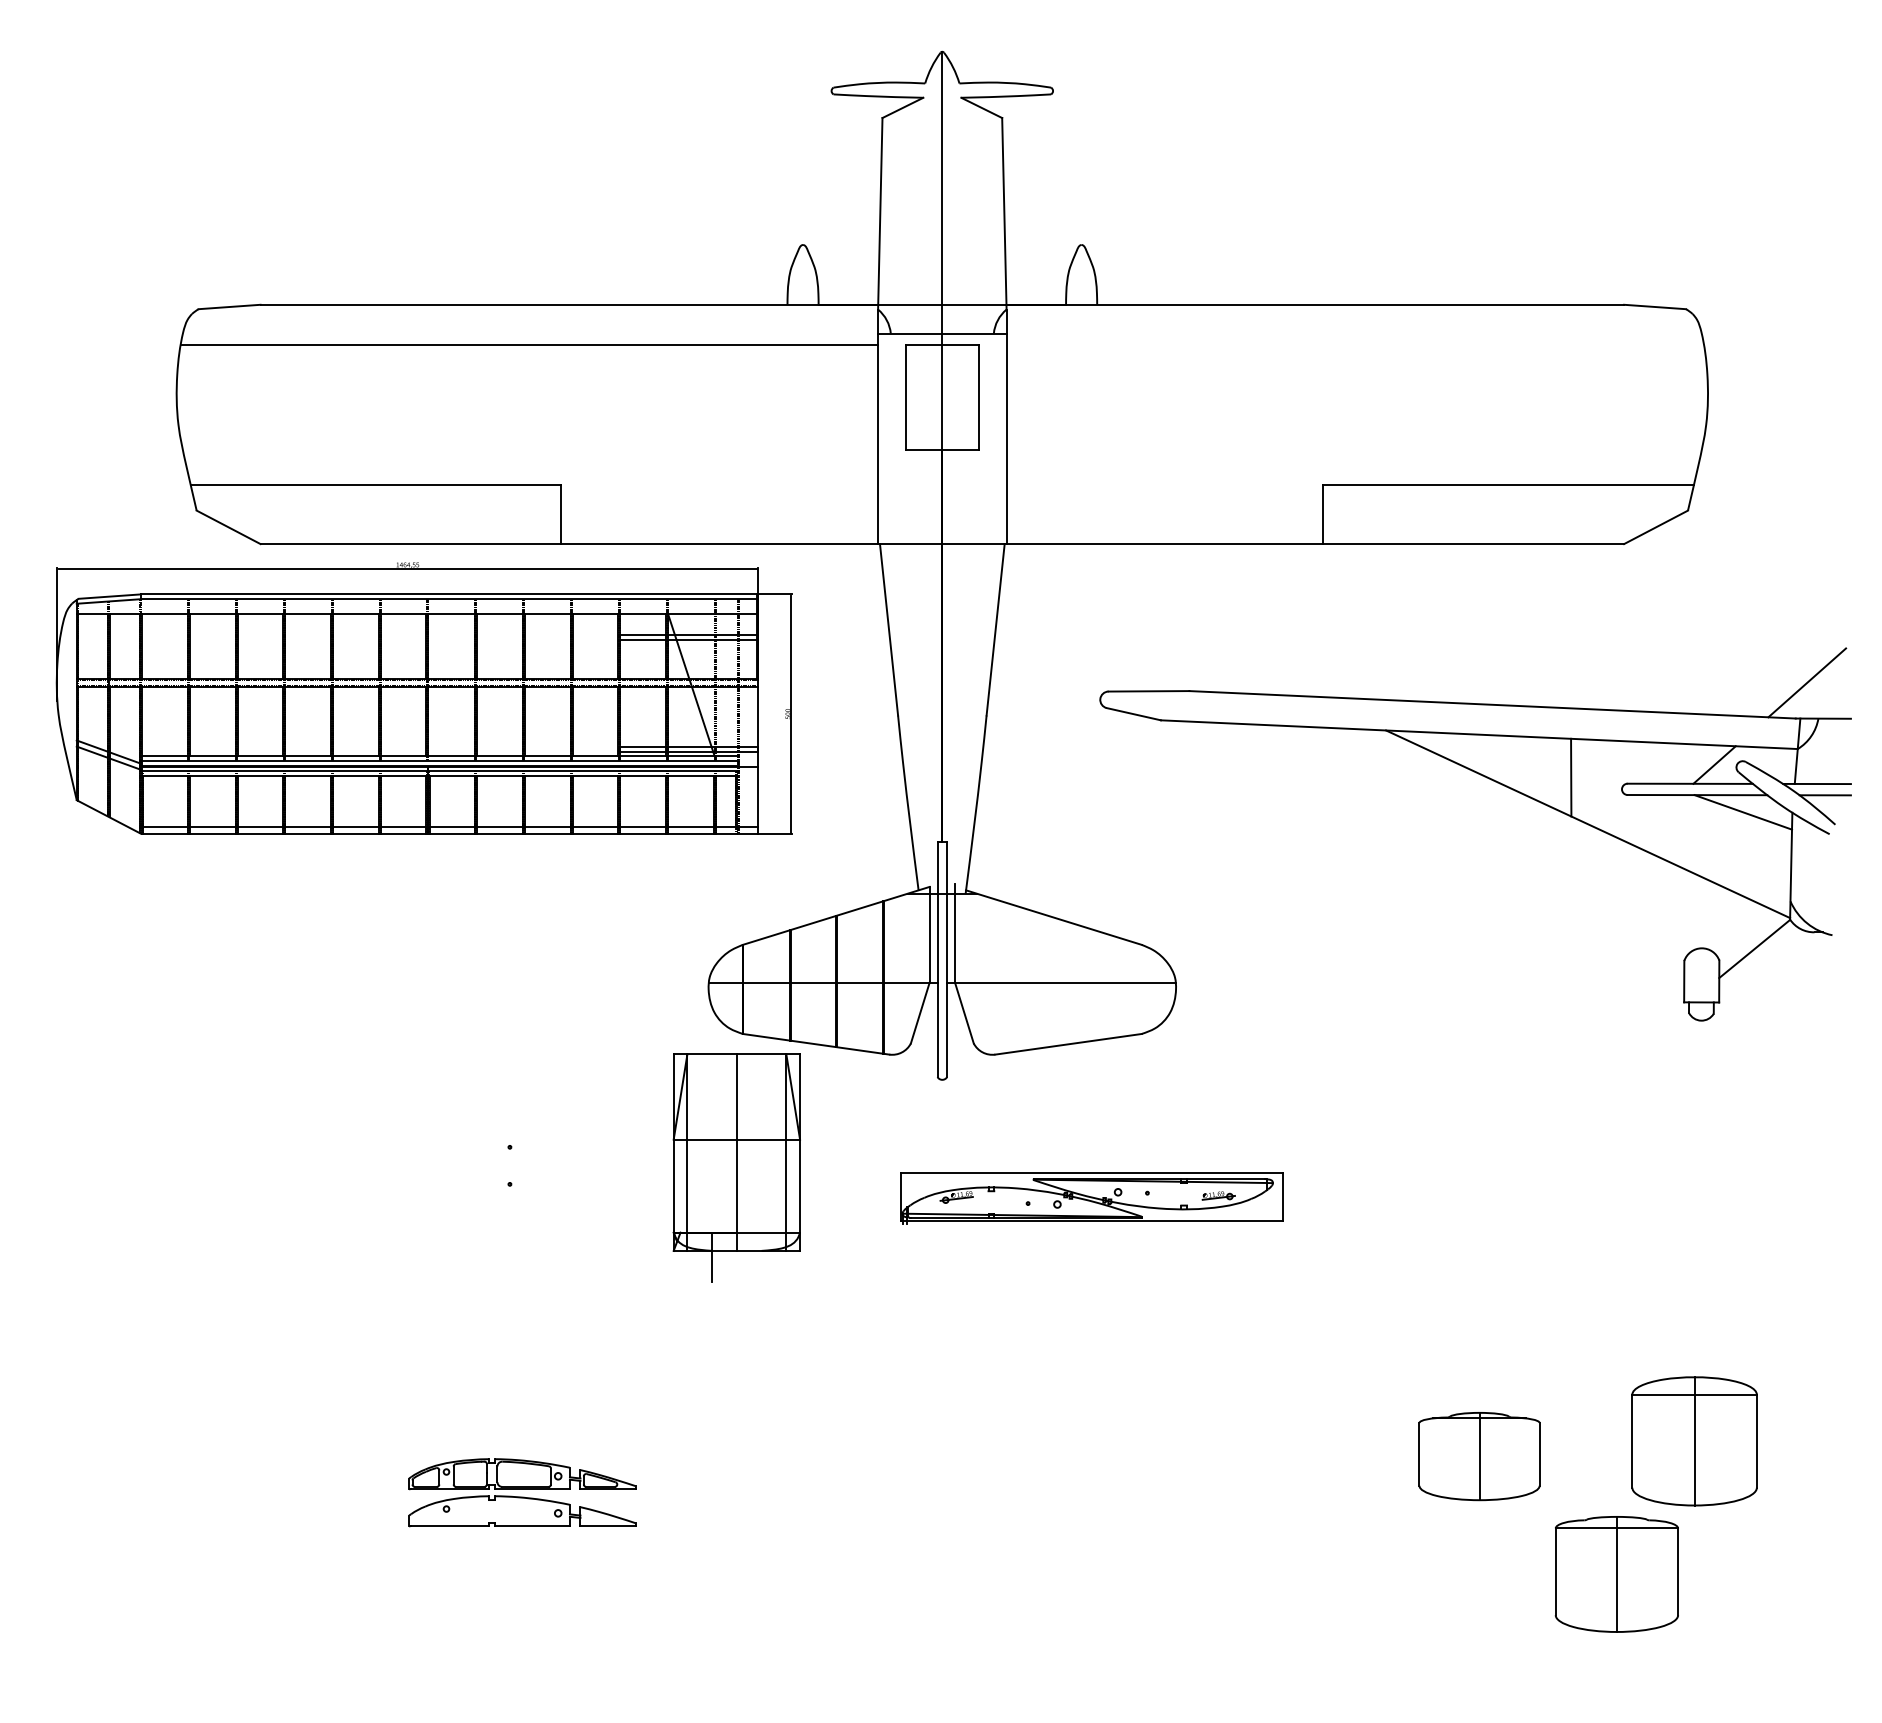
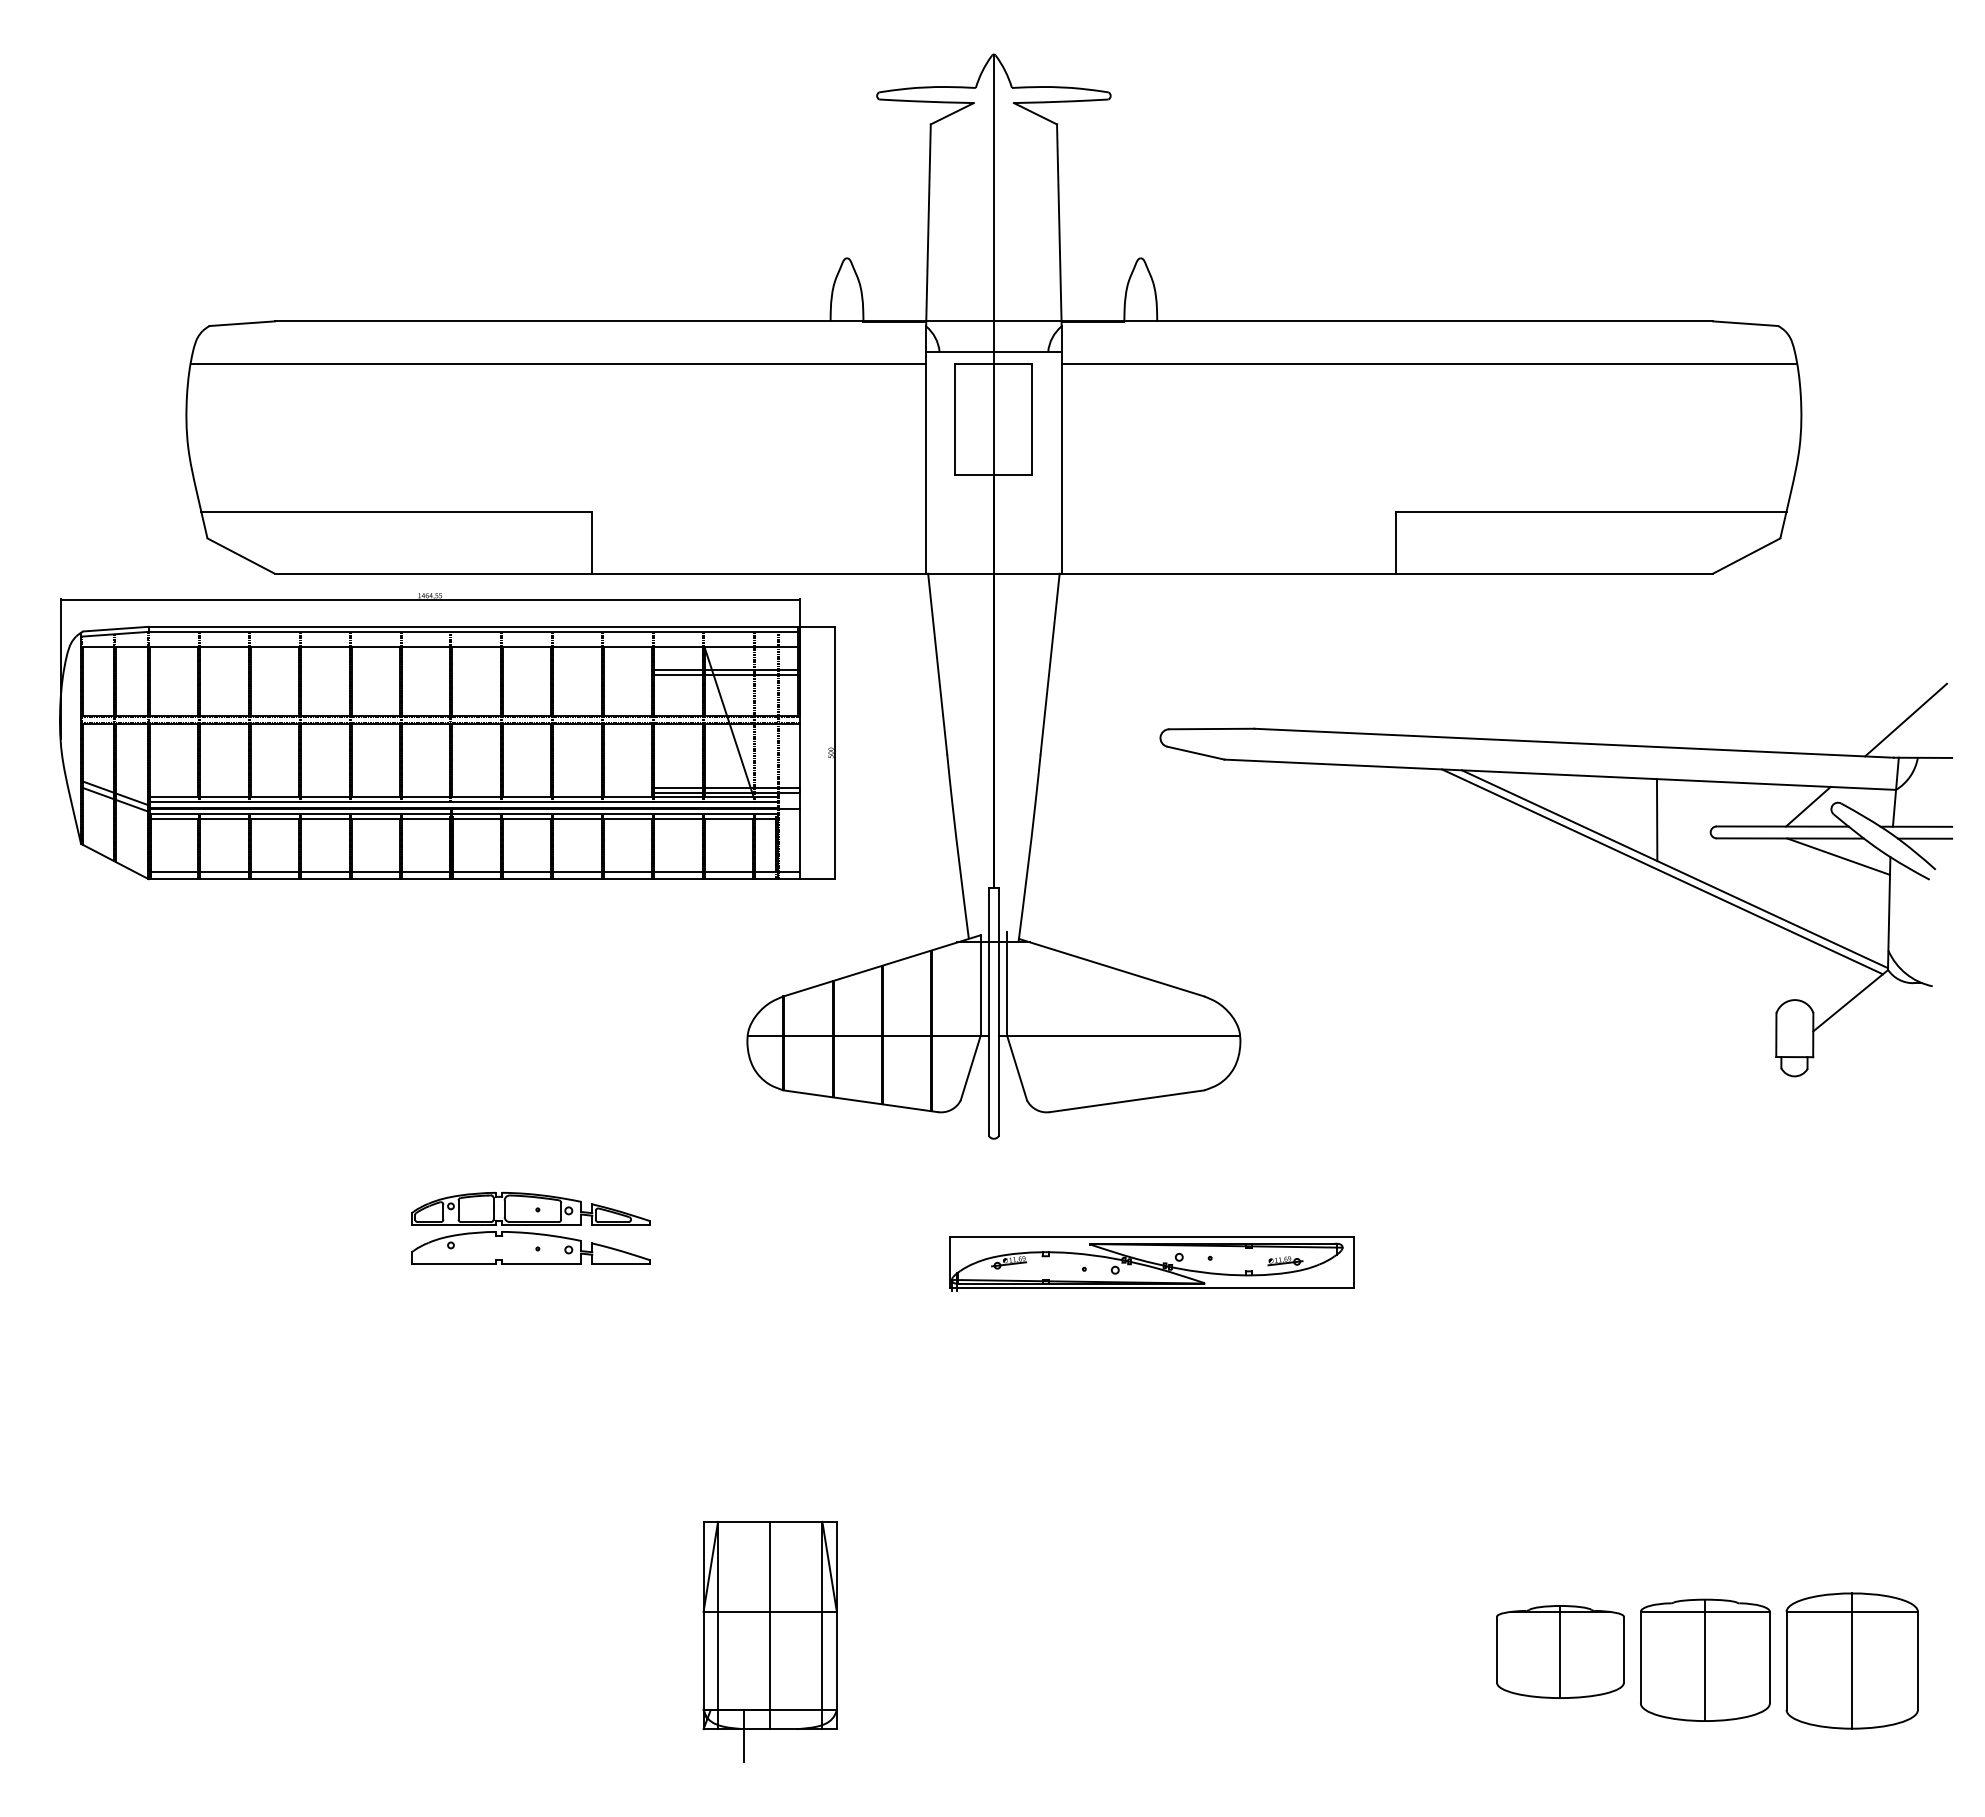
line: (1355, 345) -> (1429, 364), added
line: (1576, 826) -> (1662, 871), added
part: (736, 1167) -> (769, 1641), moved
part: (1693, 1440) -> (1851, 1660), moved
part: (1479, 1456) -> (1560, 1651), moved
part: (521, 1492) -> (530, 1227), moved

